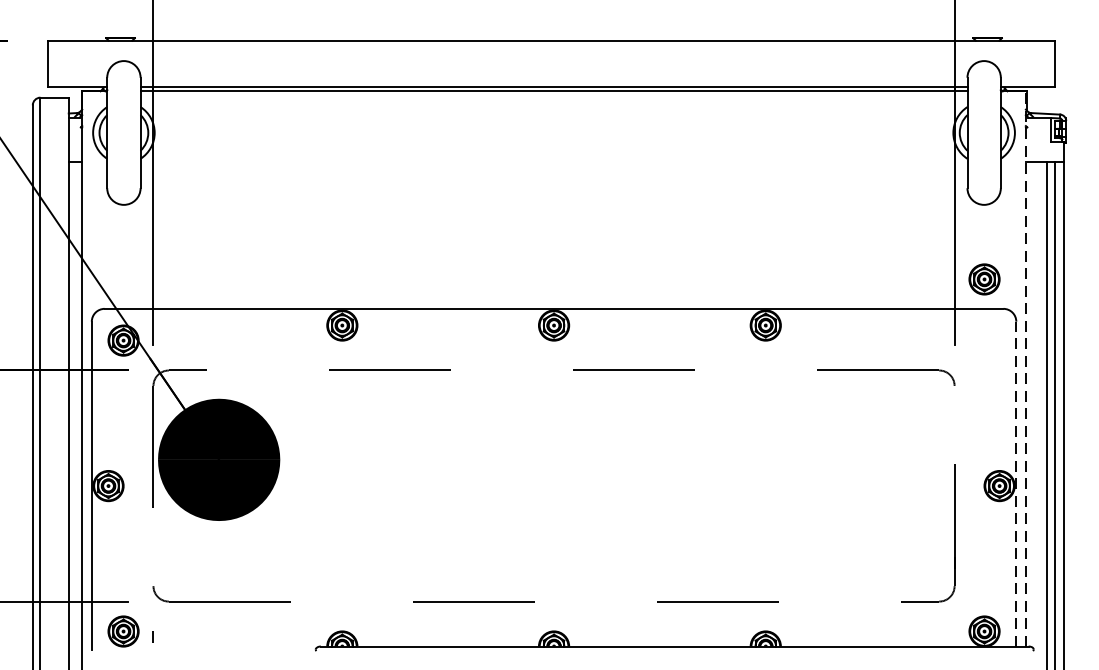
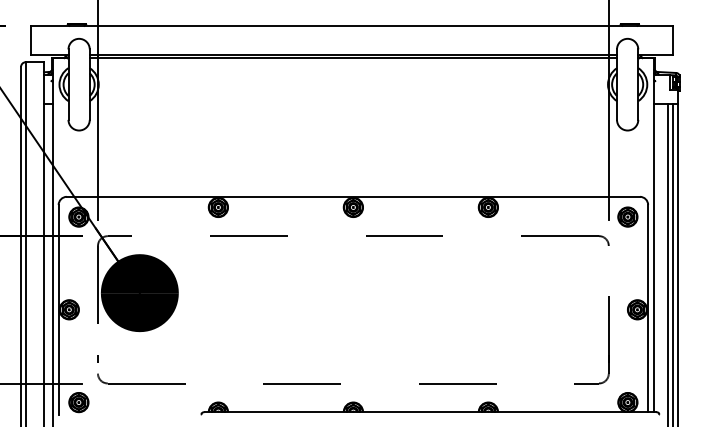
part: (983, 278) -> (627, 216), moved
line: (1026, 367) -> (654, 234), dashed -> solid
line: (1016, 483) -> (648, 308), dashed -> solid
line: (152, 636) -> (97, 358), moved

